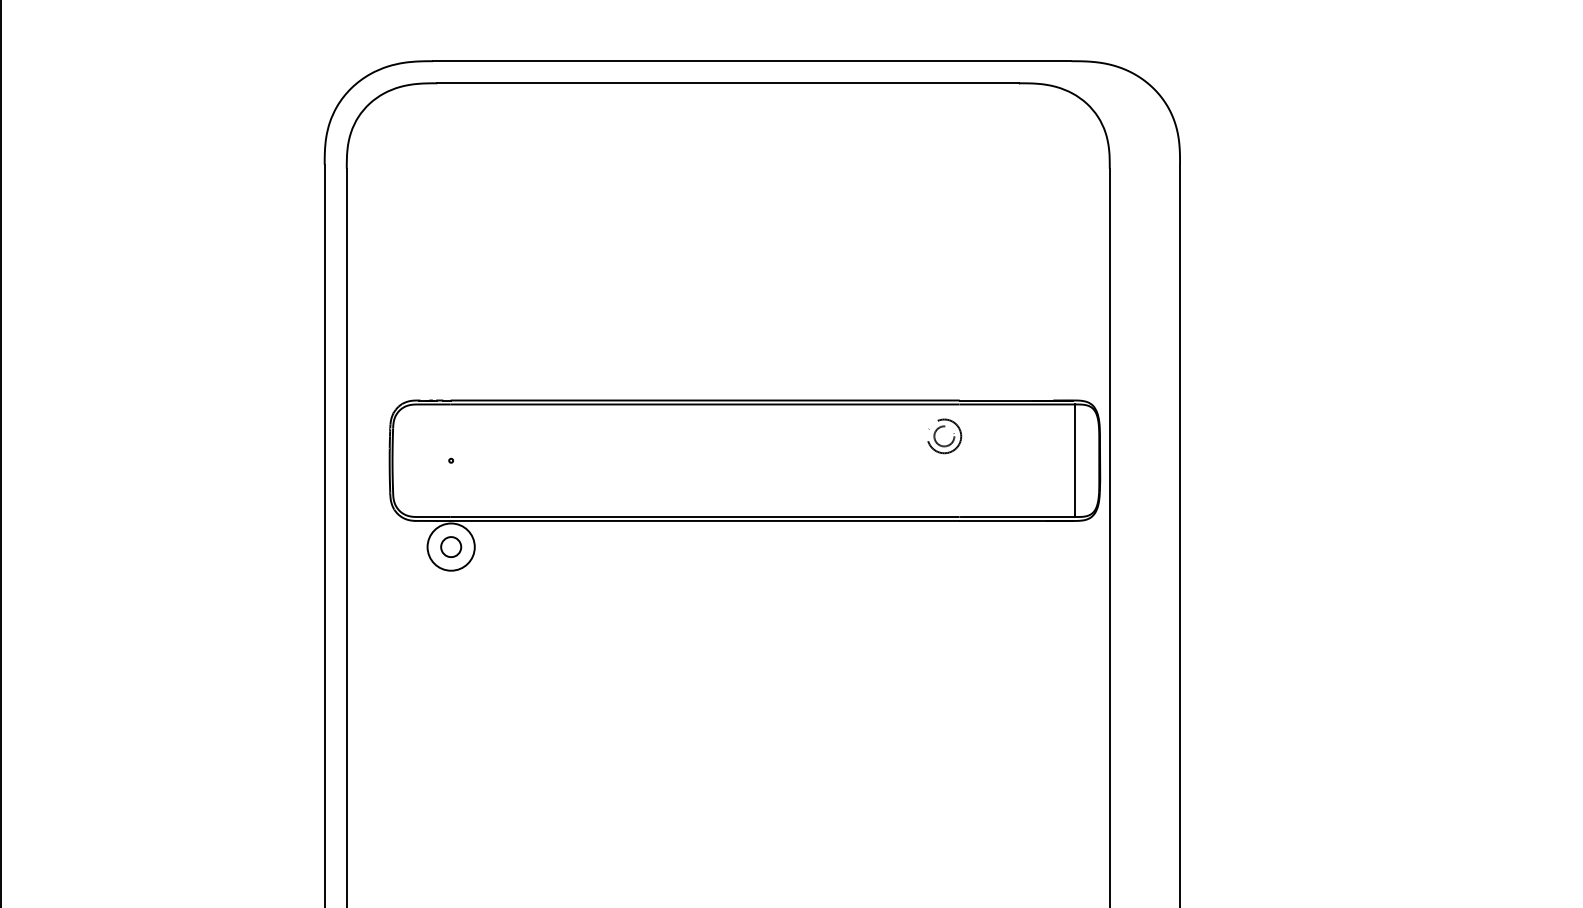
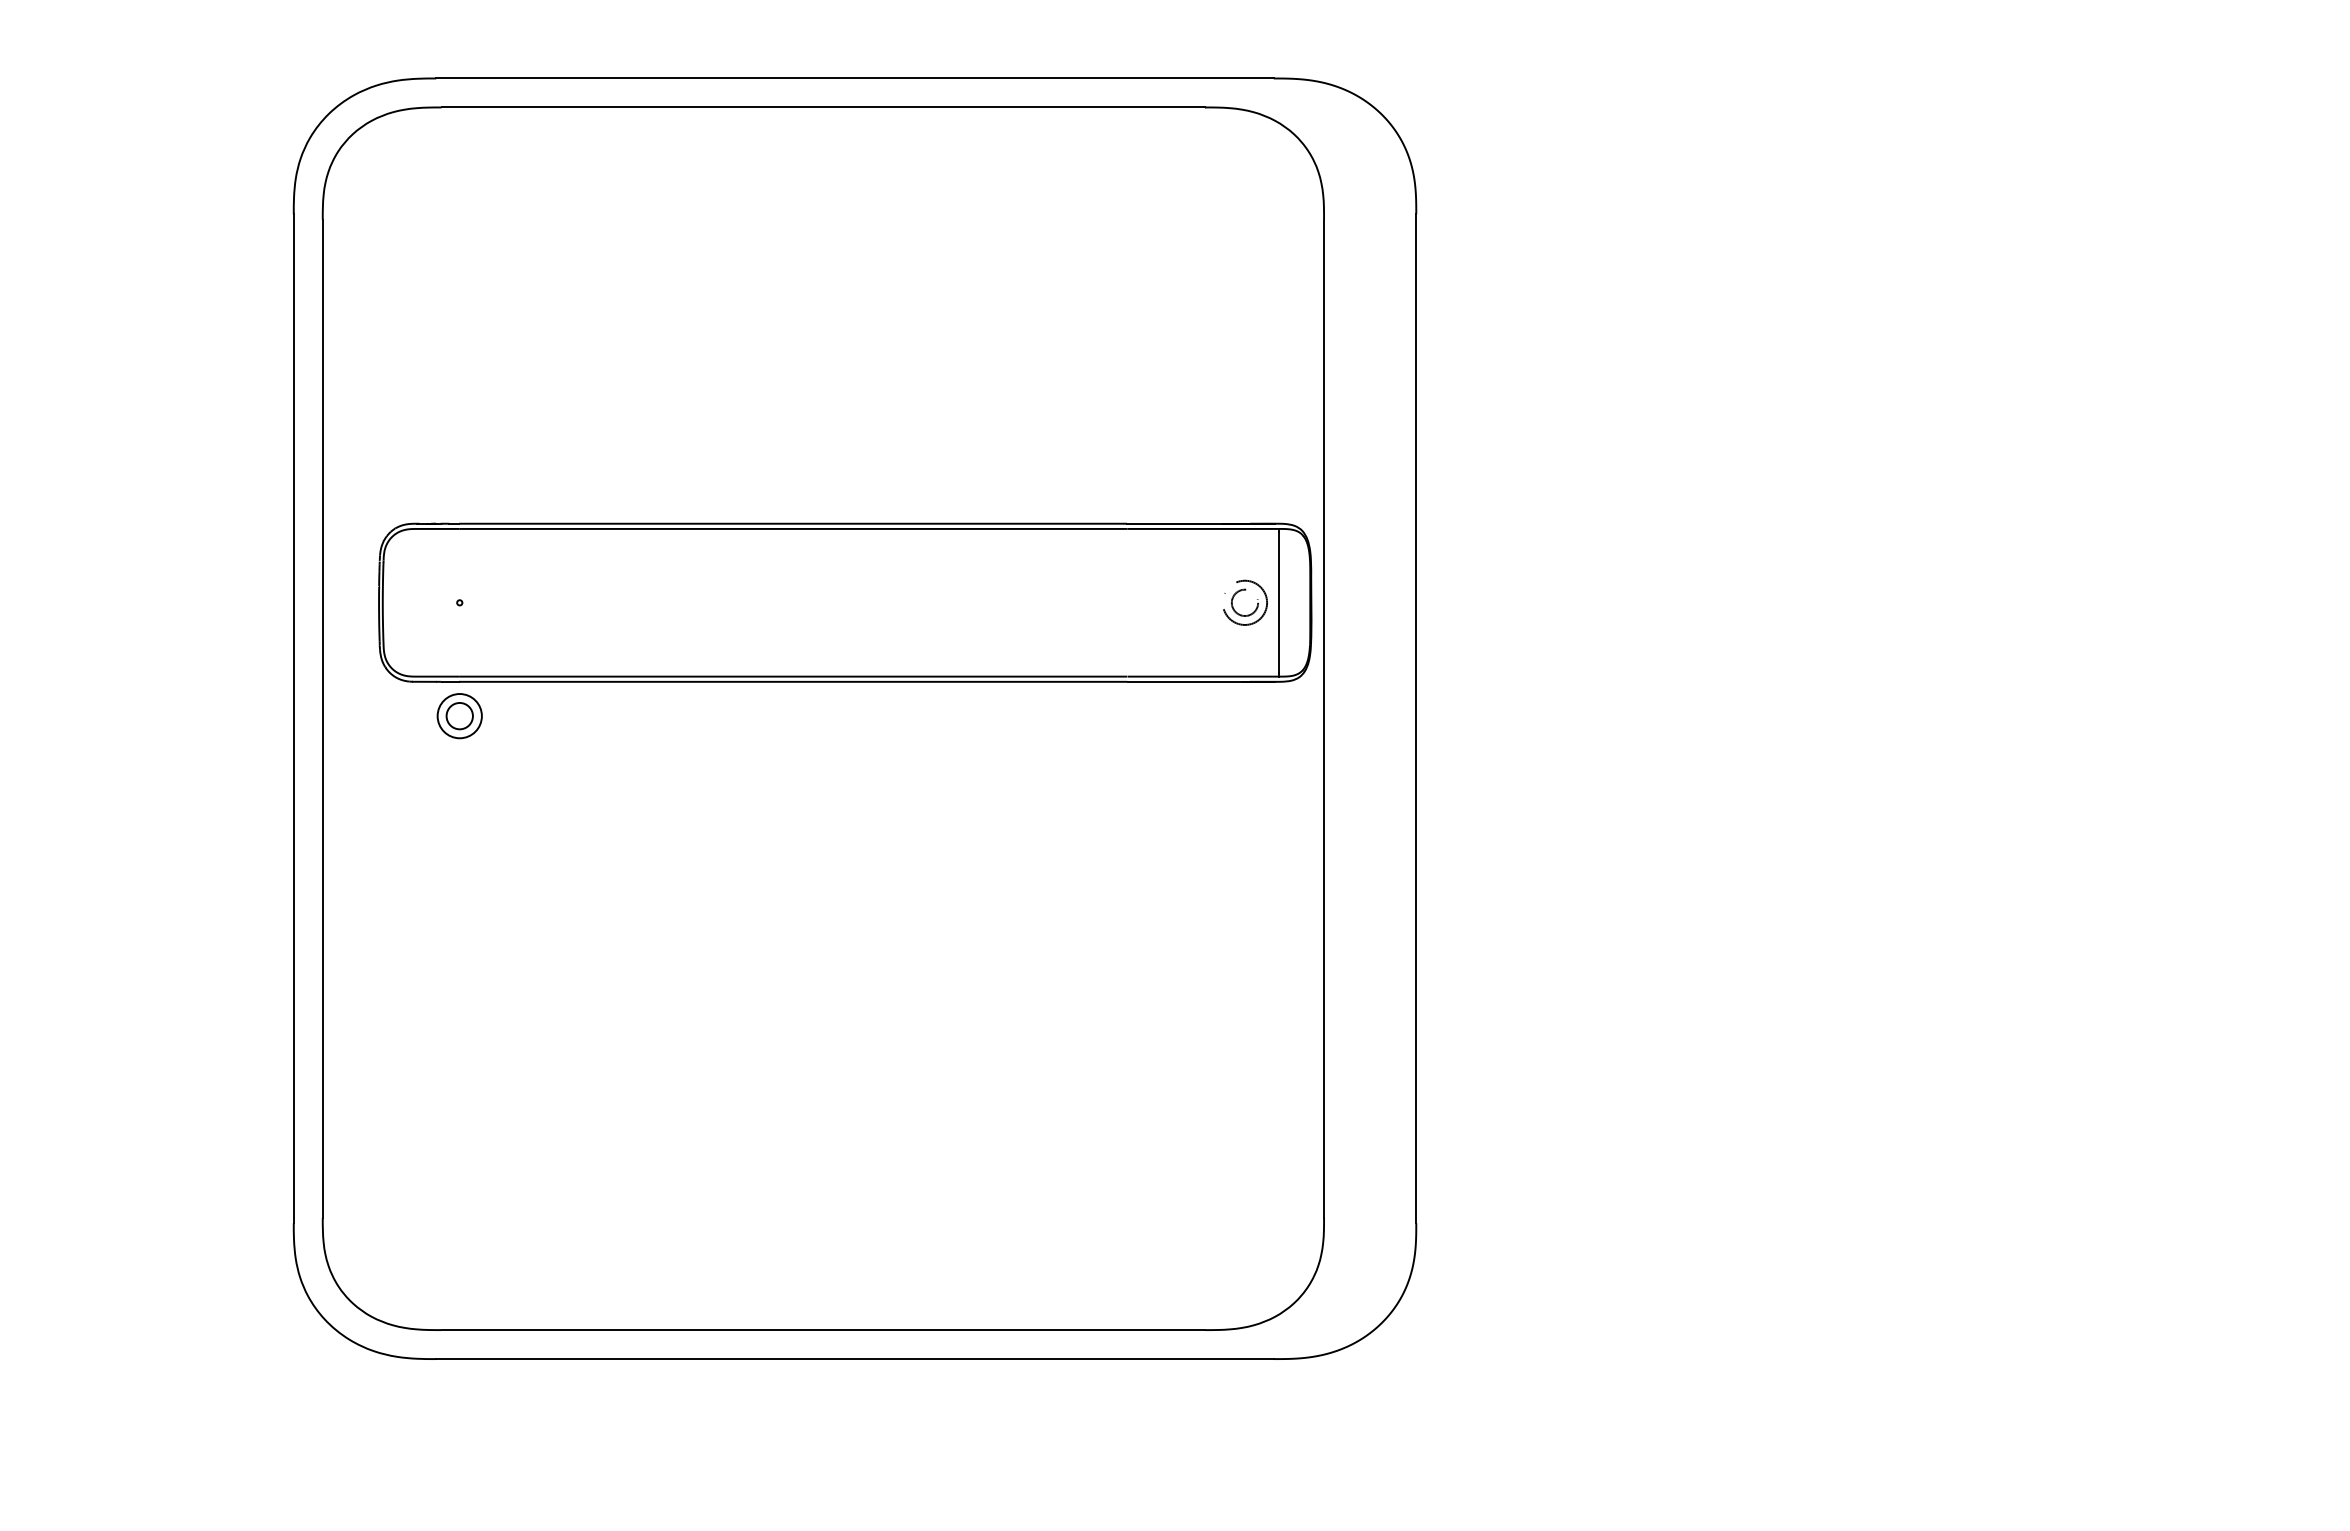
part: (952, 440) -> (1255, 608), moved
circle: (450, 547) -> (459, 716), size x0.71

